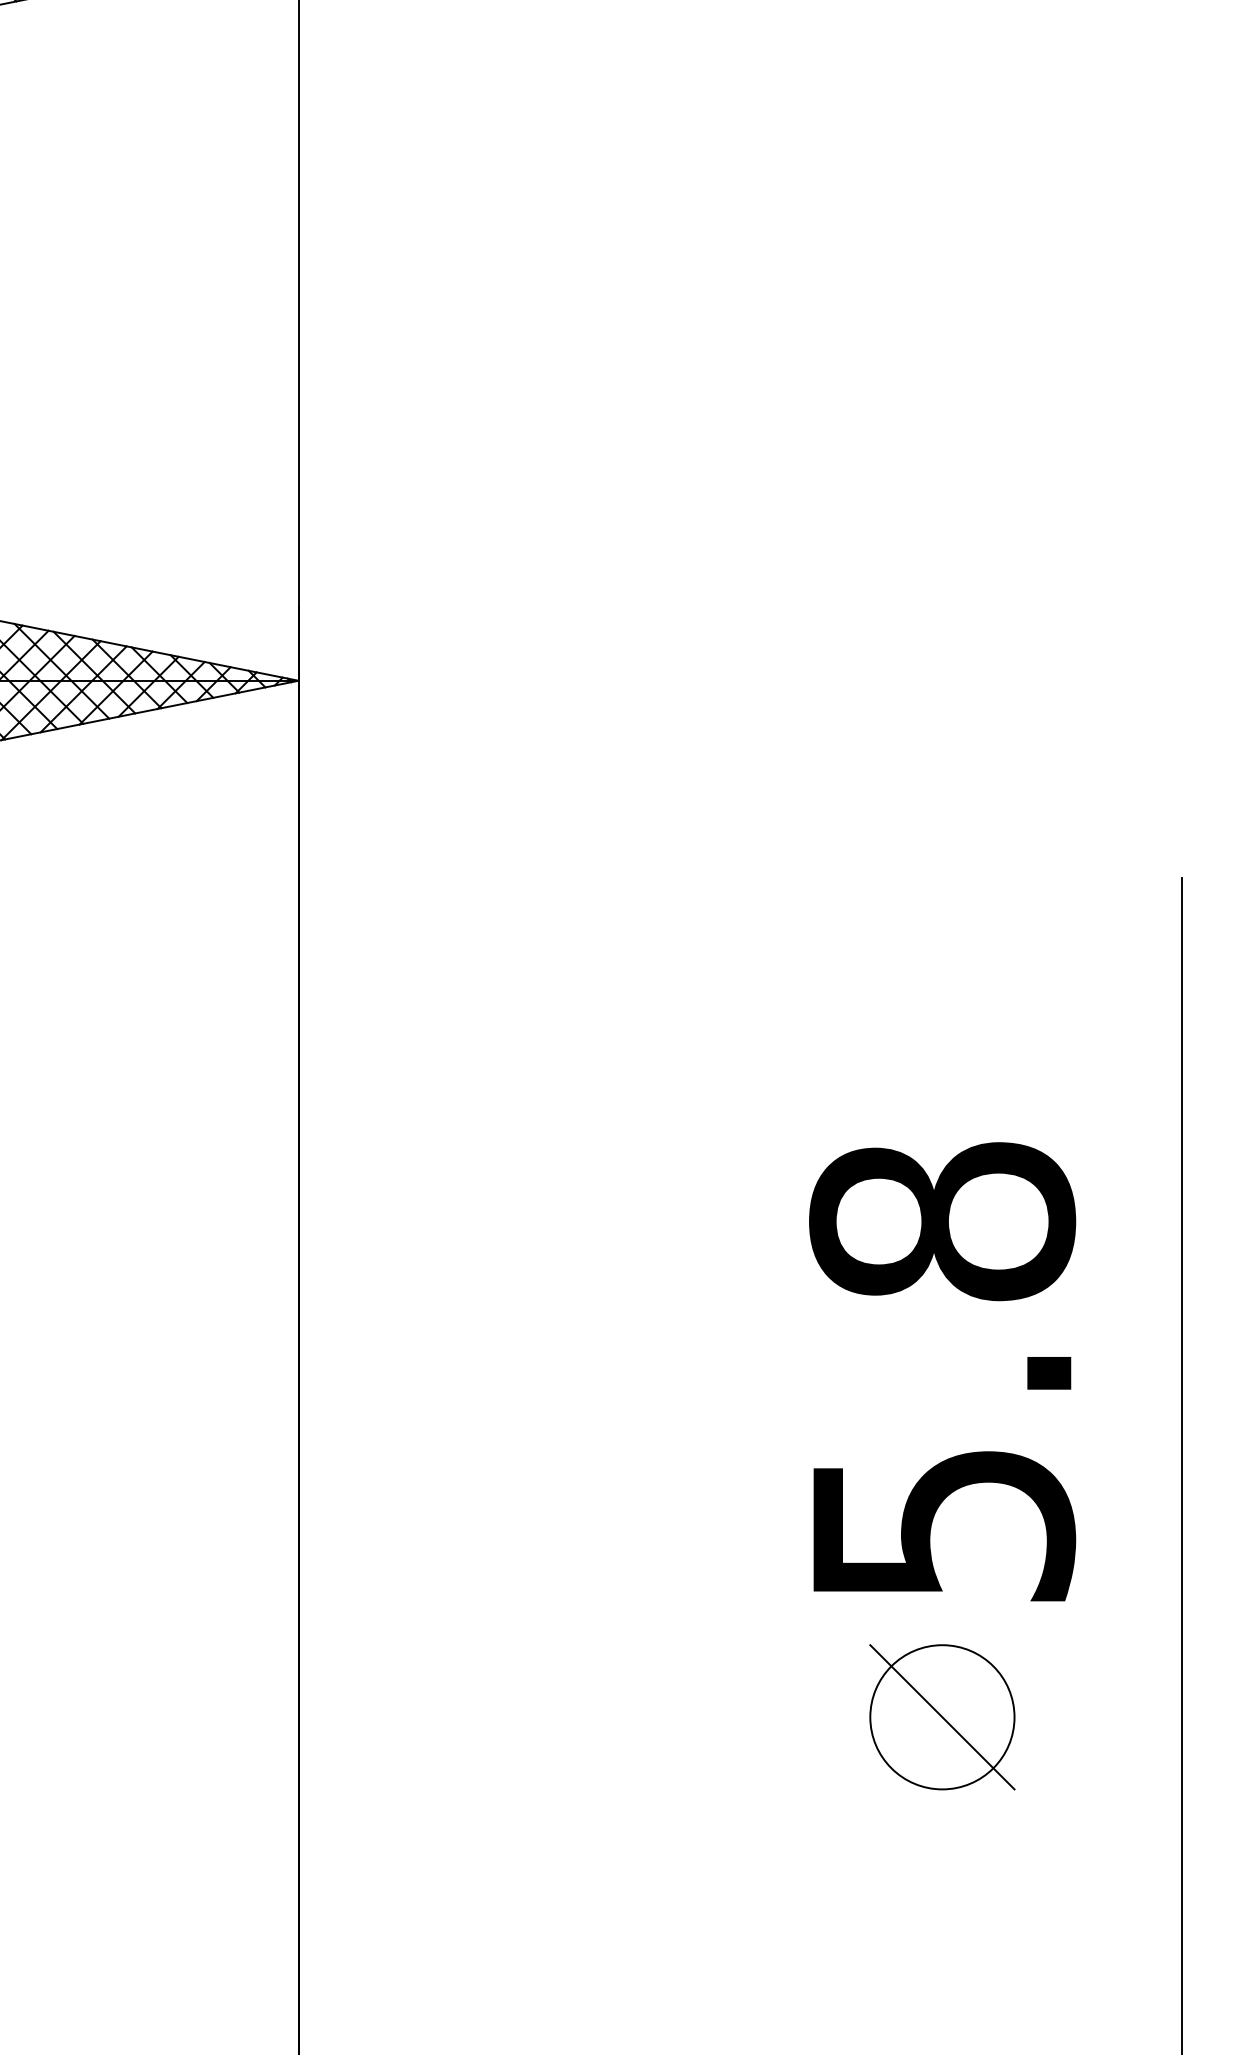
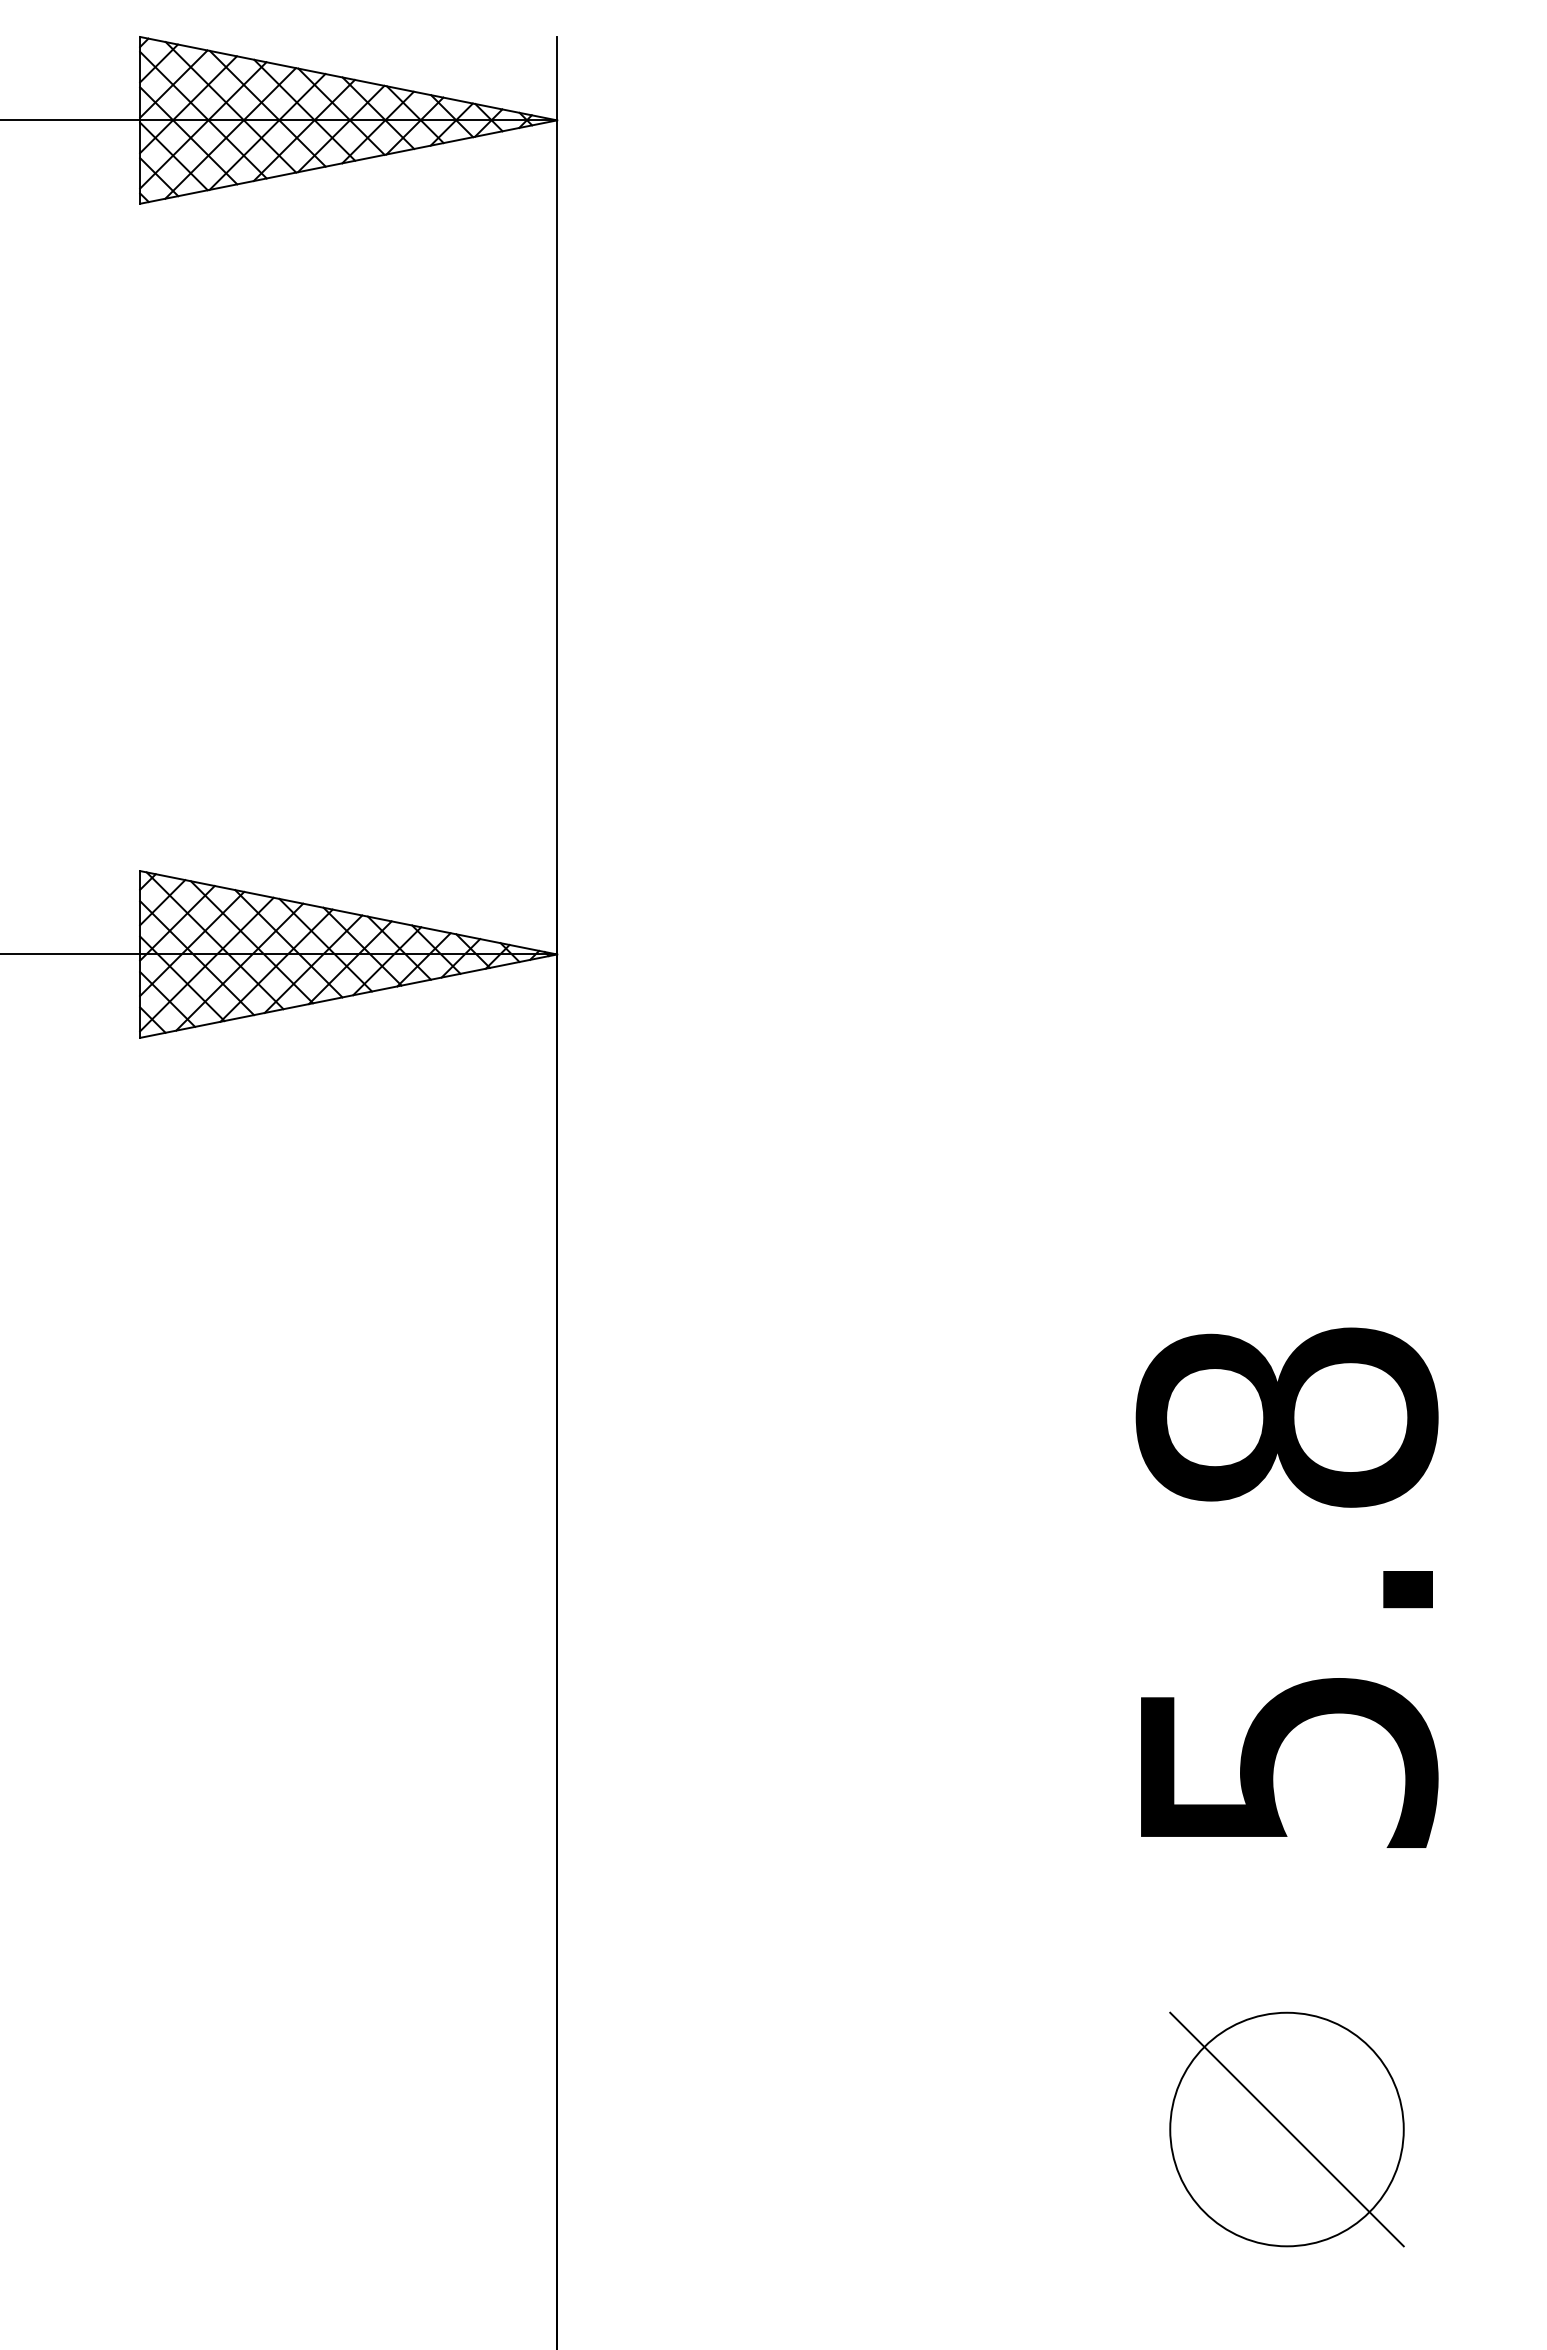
text: (941, 1371) -> (1286, 1587), moved
part: (941, 1717) -> (1286, 2129), size x1.43

